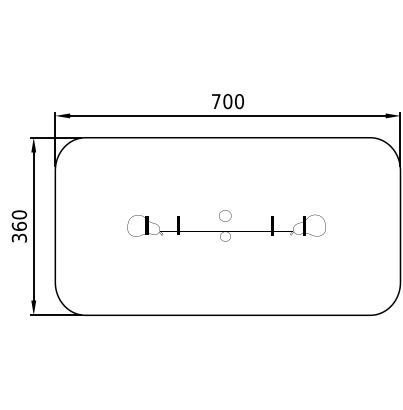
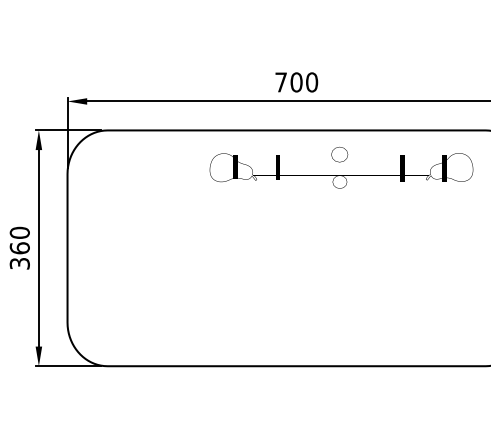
part: (226, 225) -> (341, 167), moved

